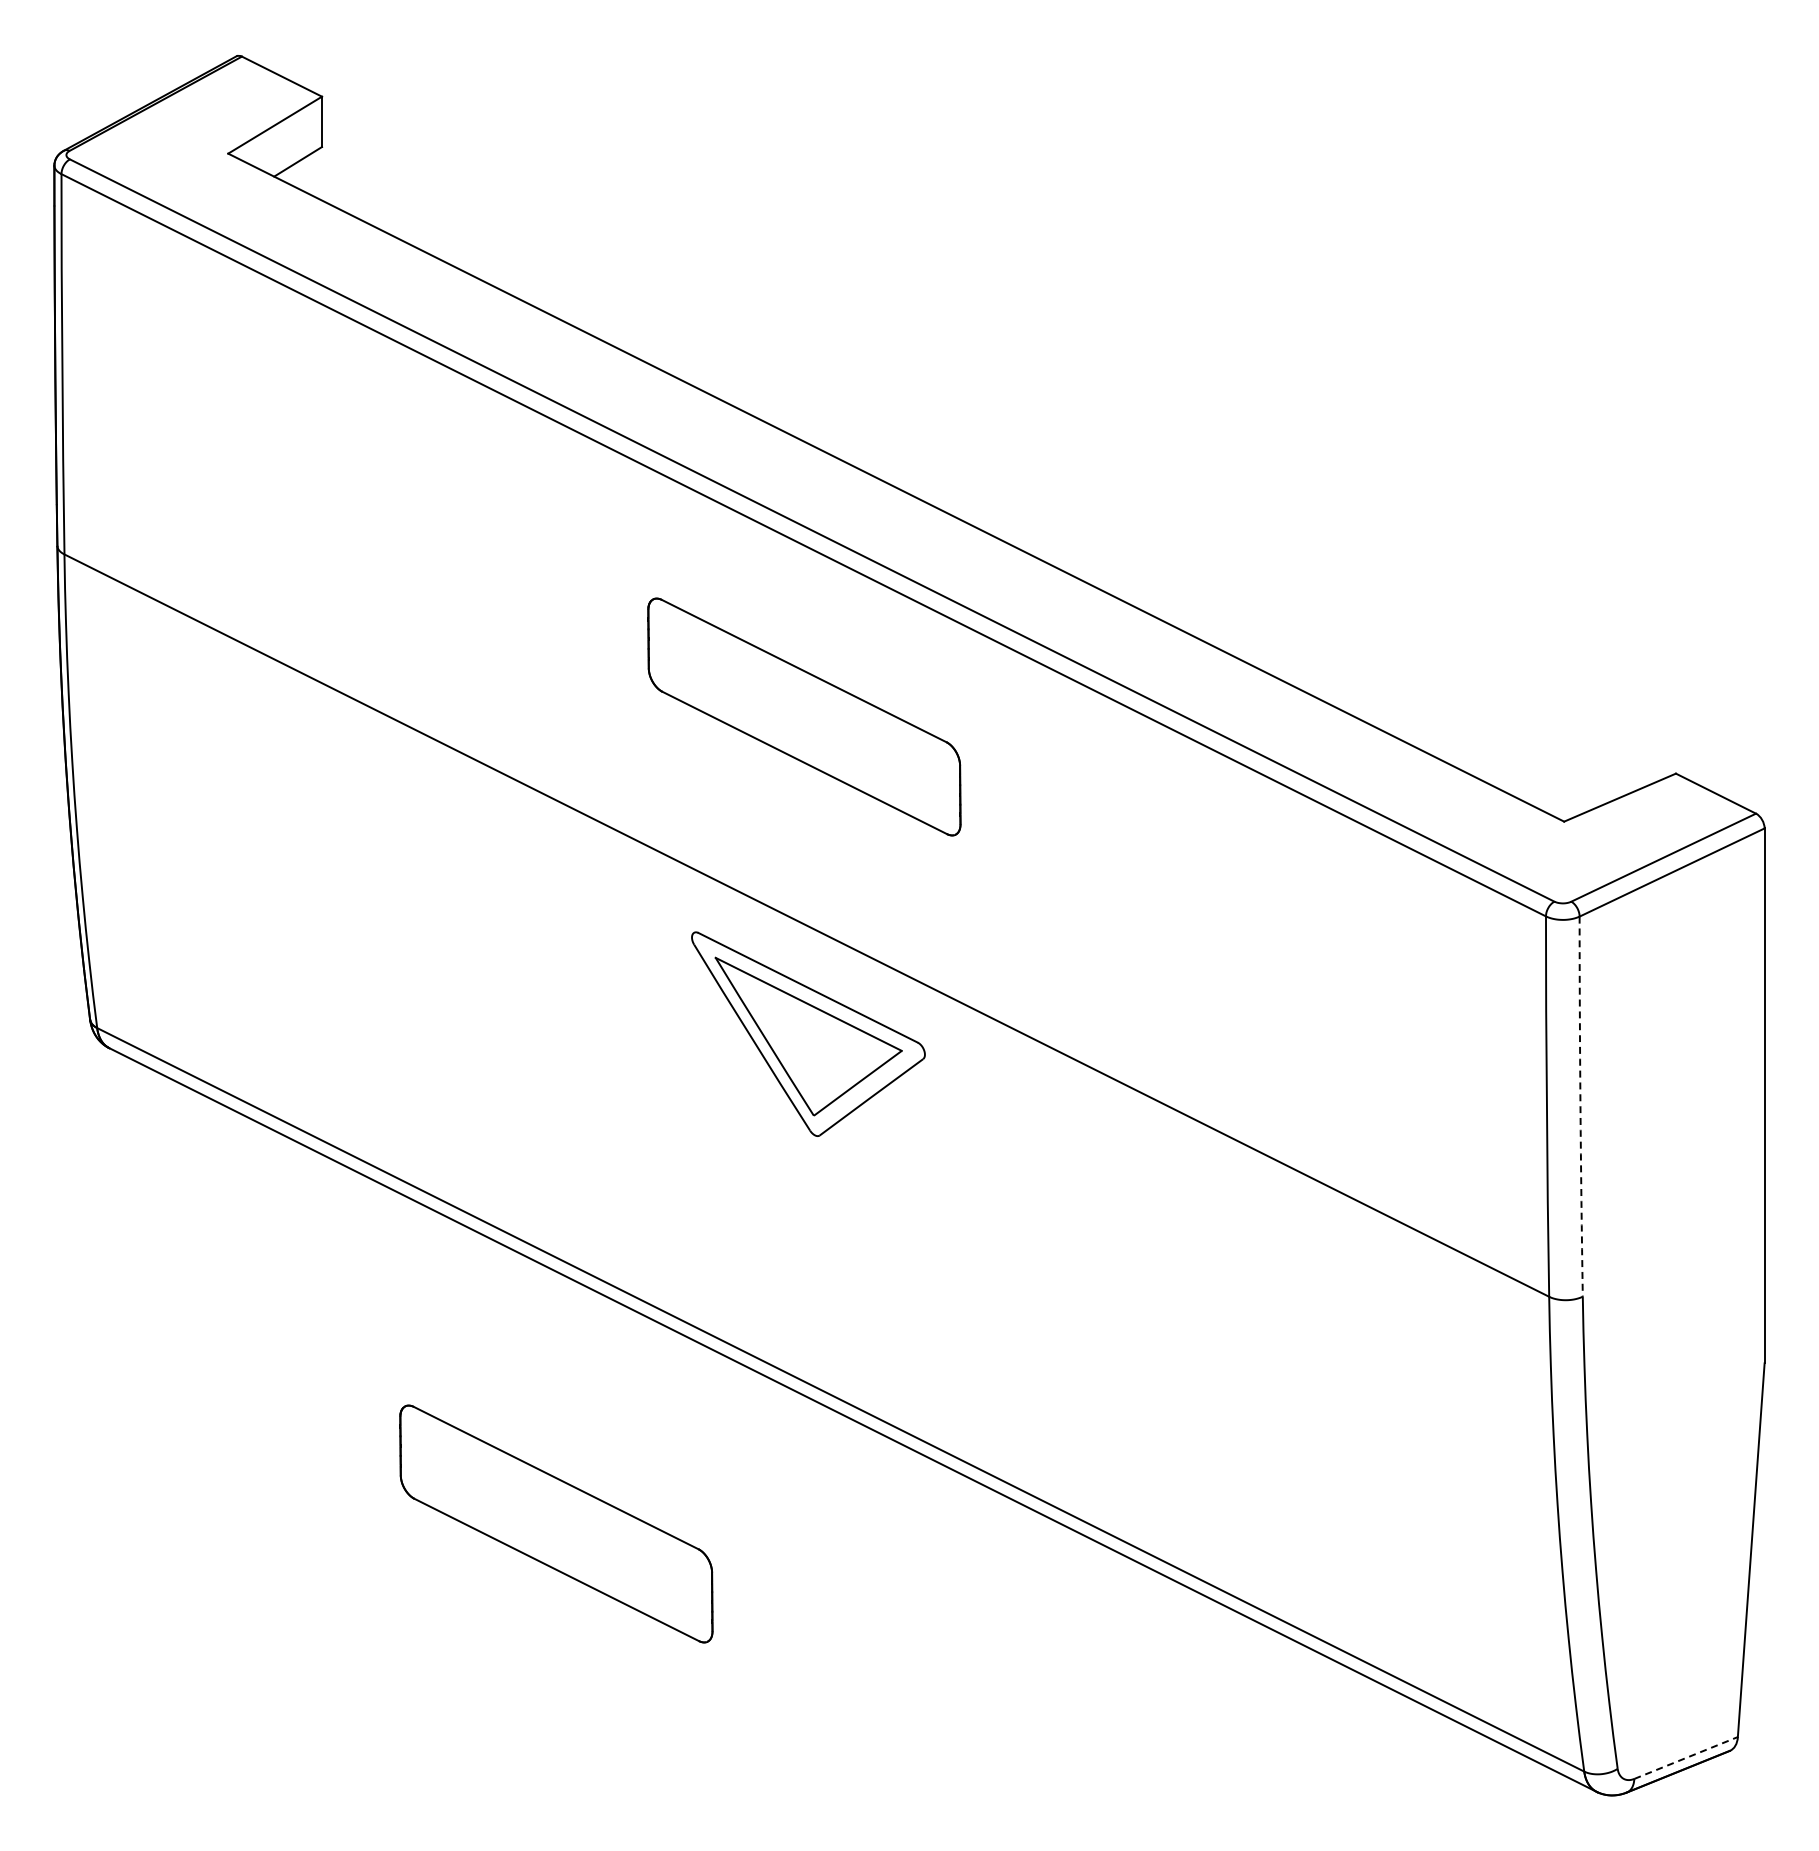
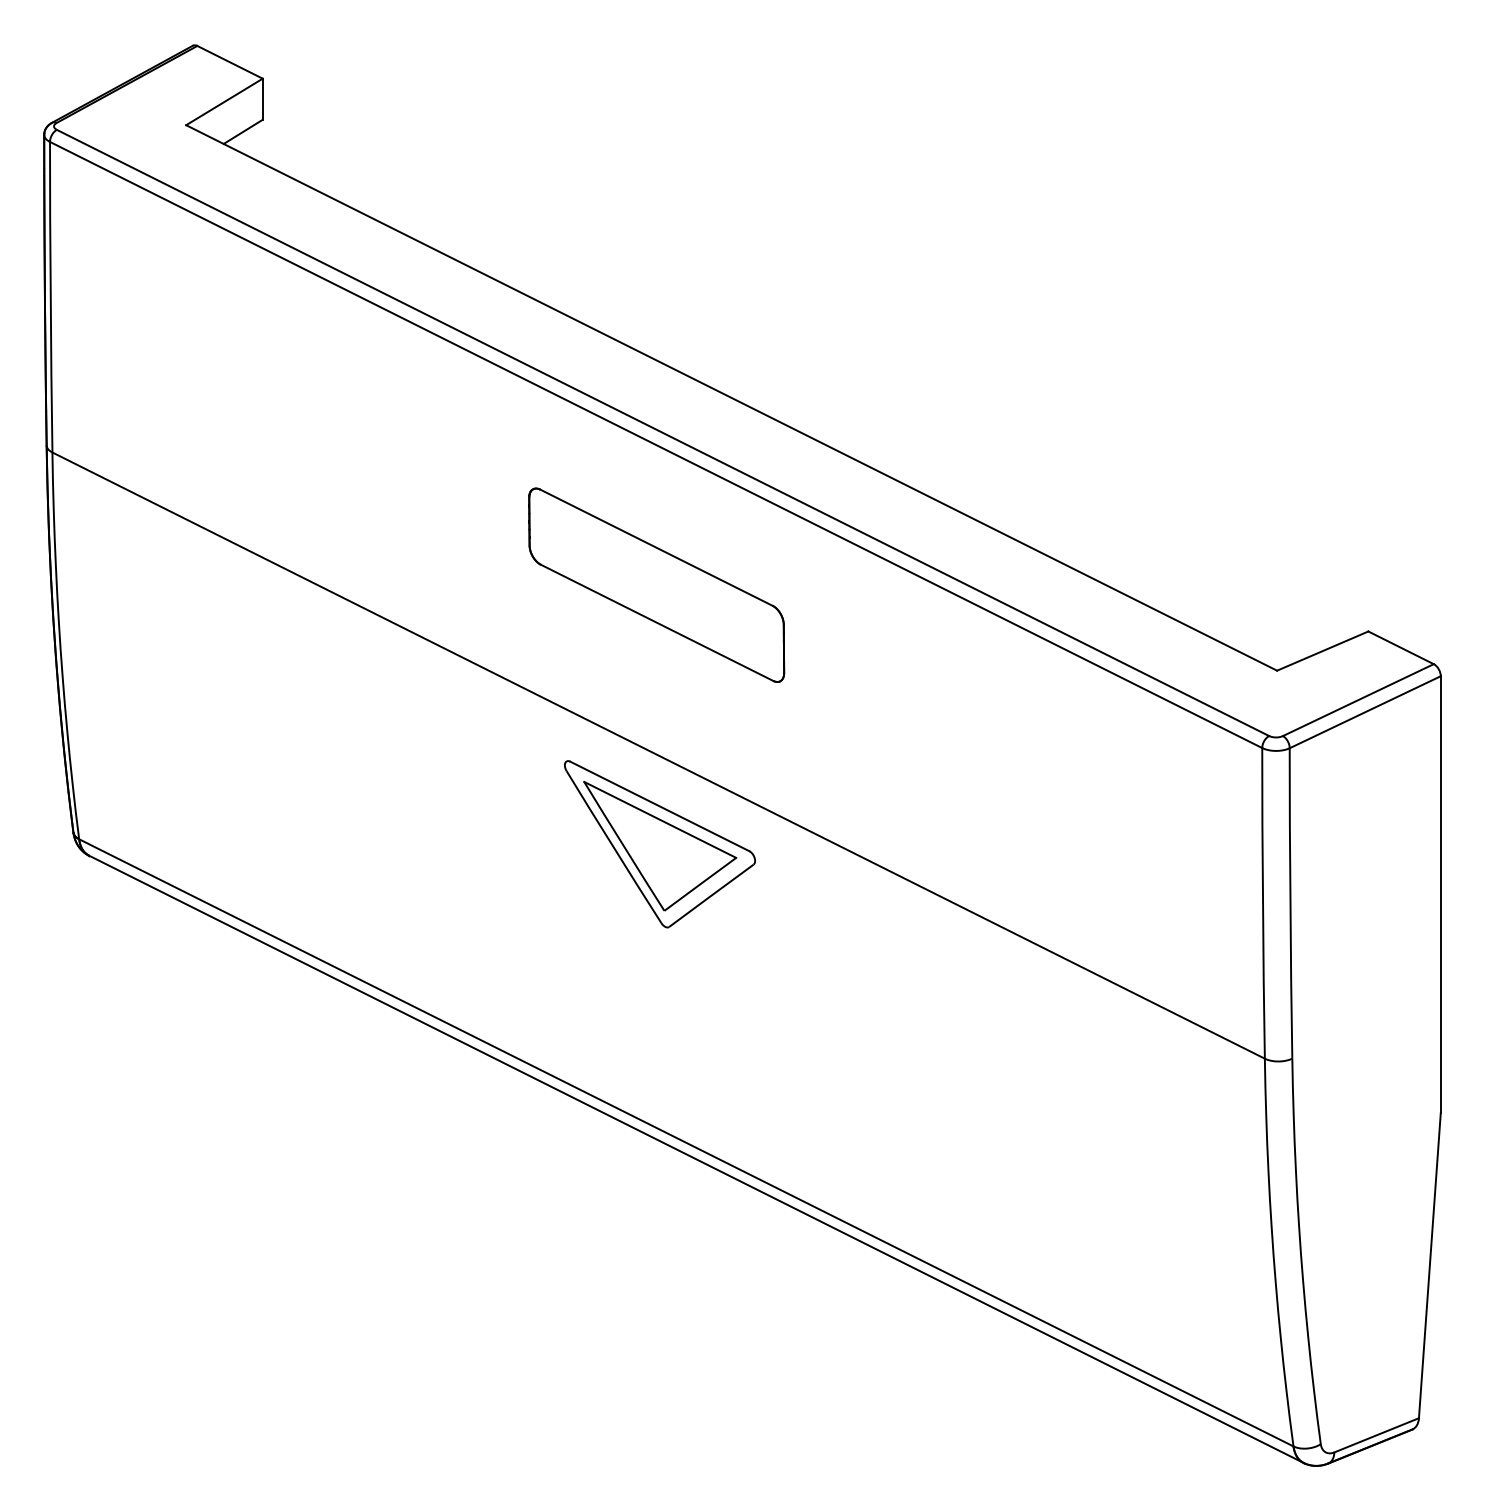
arc: (1580, 1106) -> (1290, 903), dashed -> solid
part: (556, 1523) -> (454, 1243), removed
line: (1686, 1758) -> (1376, 1435), dashed -> solid

